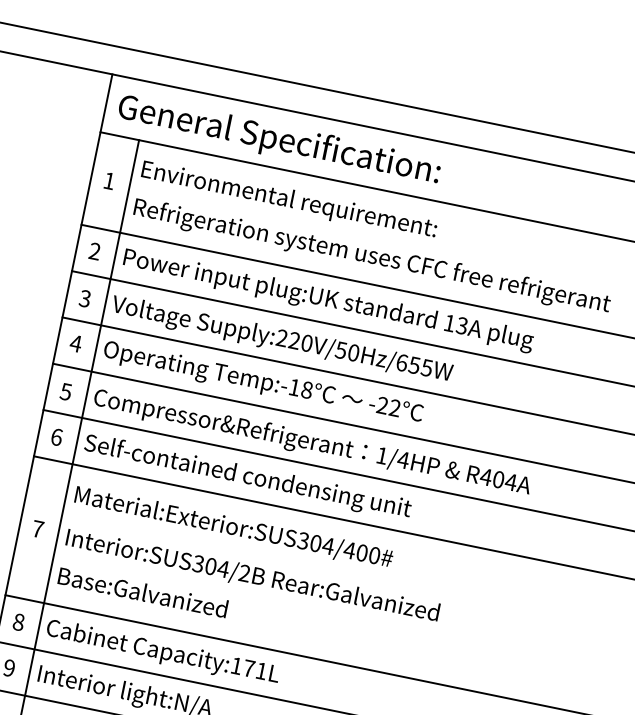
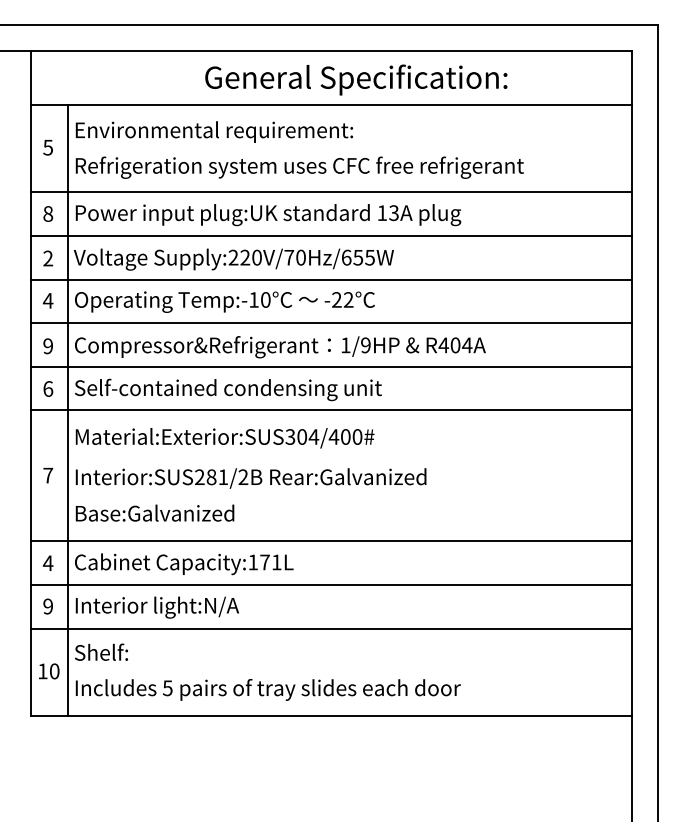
text: (279, 140) -> (356, 79), moved
text: (108, 180) -> (47, 147), 1 -> 5
text: (95, 250) -> (48, 213), 2 -> 8
text: (85, 298) -> (48, 258), 3 -> 2
text: (341, 350) -> (289, 257), Supply:220V/50Hz/655W -> Supply:220V/70Hz/655W
text: (306, 389) -> (265, 299), Temp:-18°C -> Temp:-10°C
text: (65, 391) -> (47, 346), 5 -> 9
text: (403, 460) -> (365, 345), 1/4HP -> 1/9HP
text: (210, 566) -> (211, 477), Interior:SUS304/2B -> Interior:SUS281/2B
text: (17, 622) -> (47, 563), 8 -> 4

